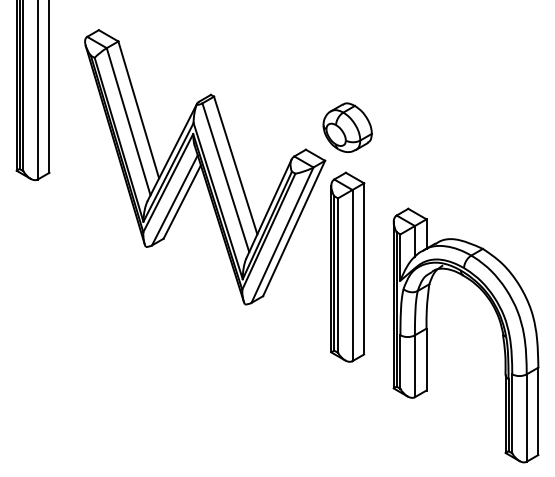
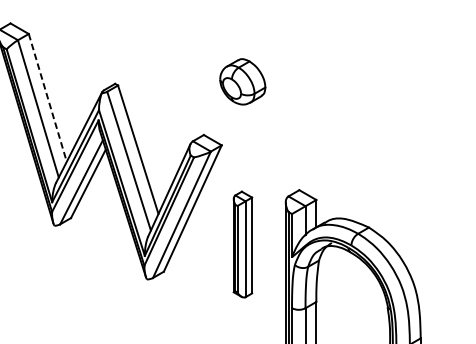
line: (138, 110) -> (47, 98), solid -> dashed
part: (347, 127) -> (242, 81), moved
part: (347, 266) -> (242, 243), size x0.6

